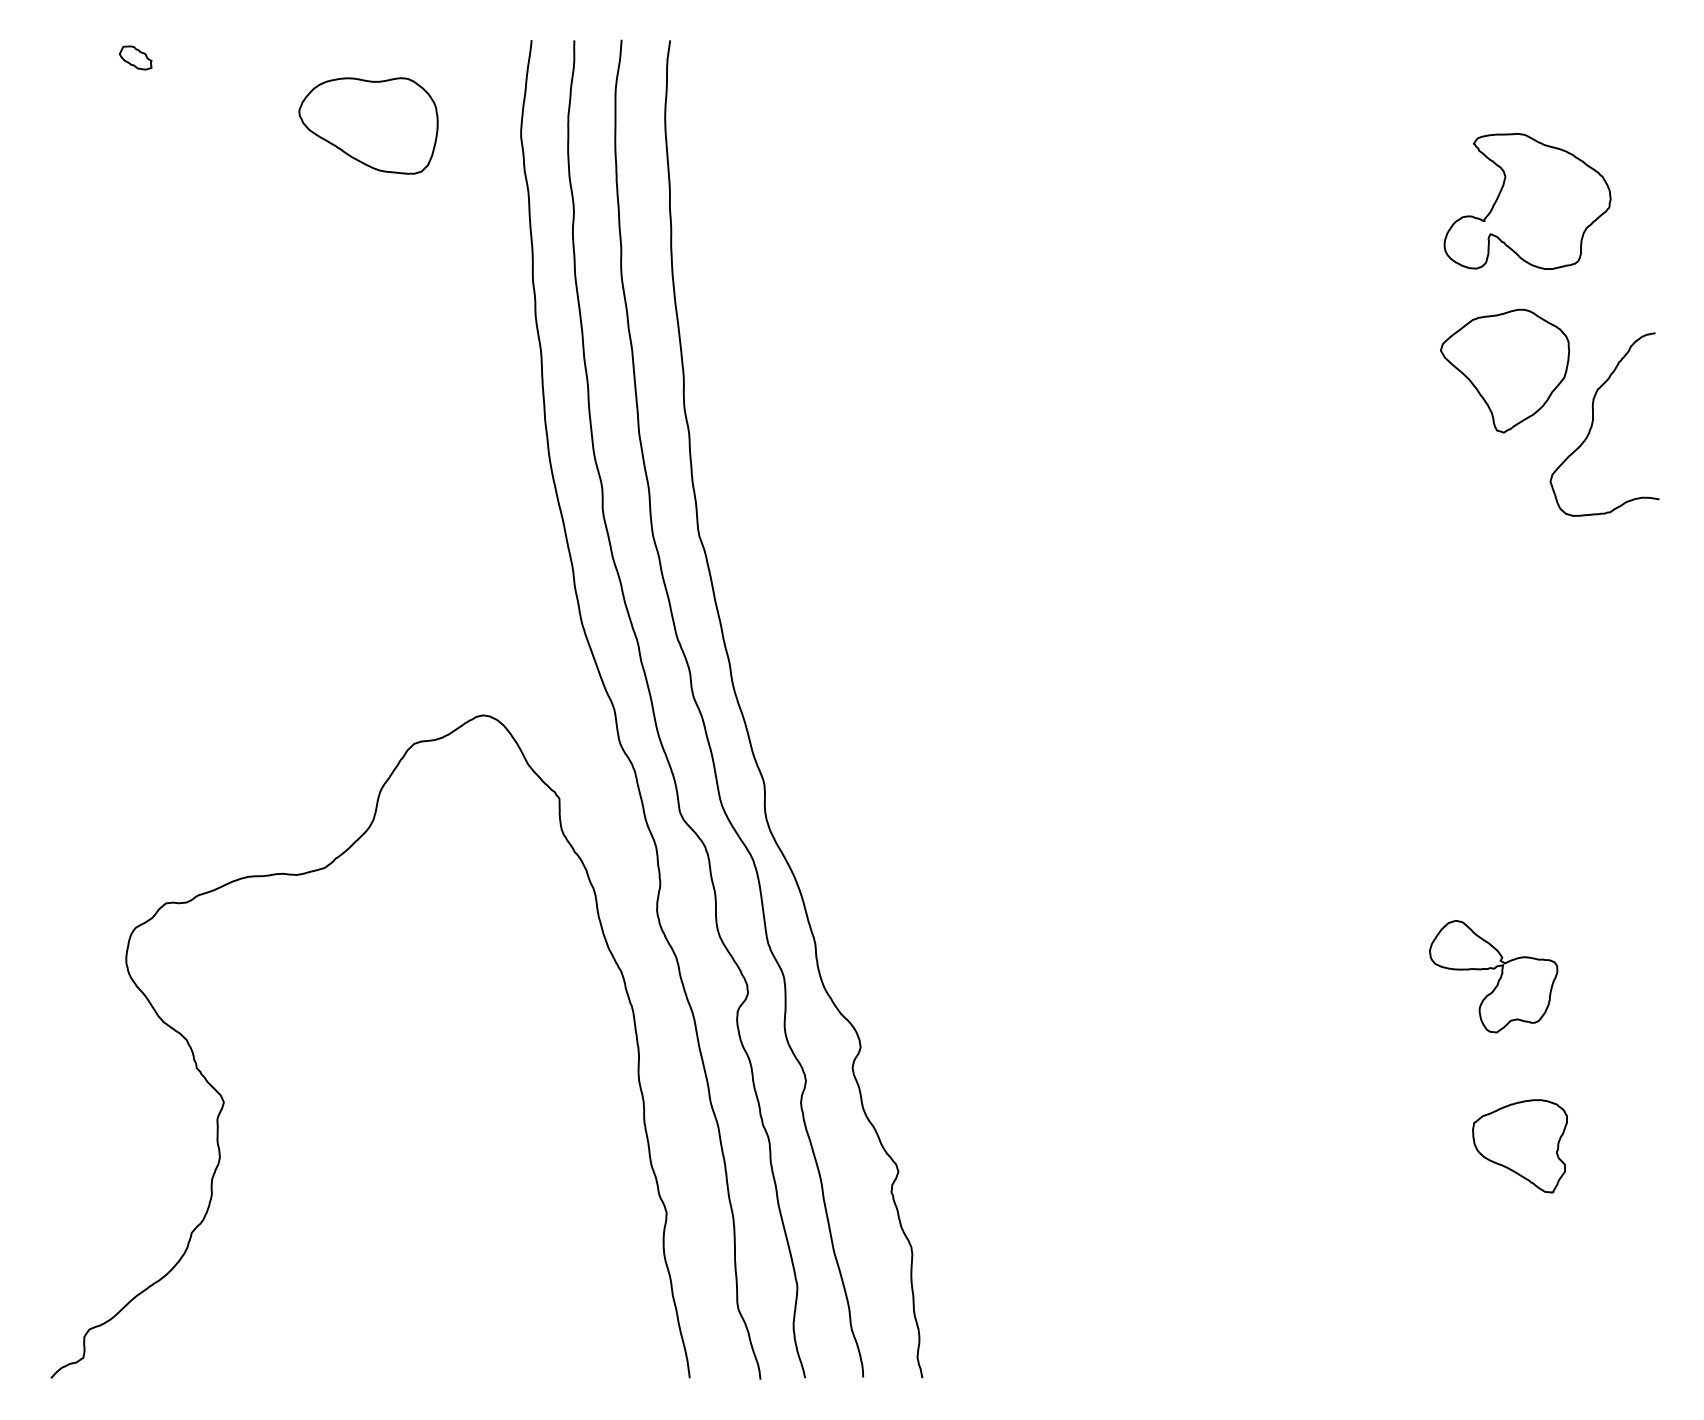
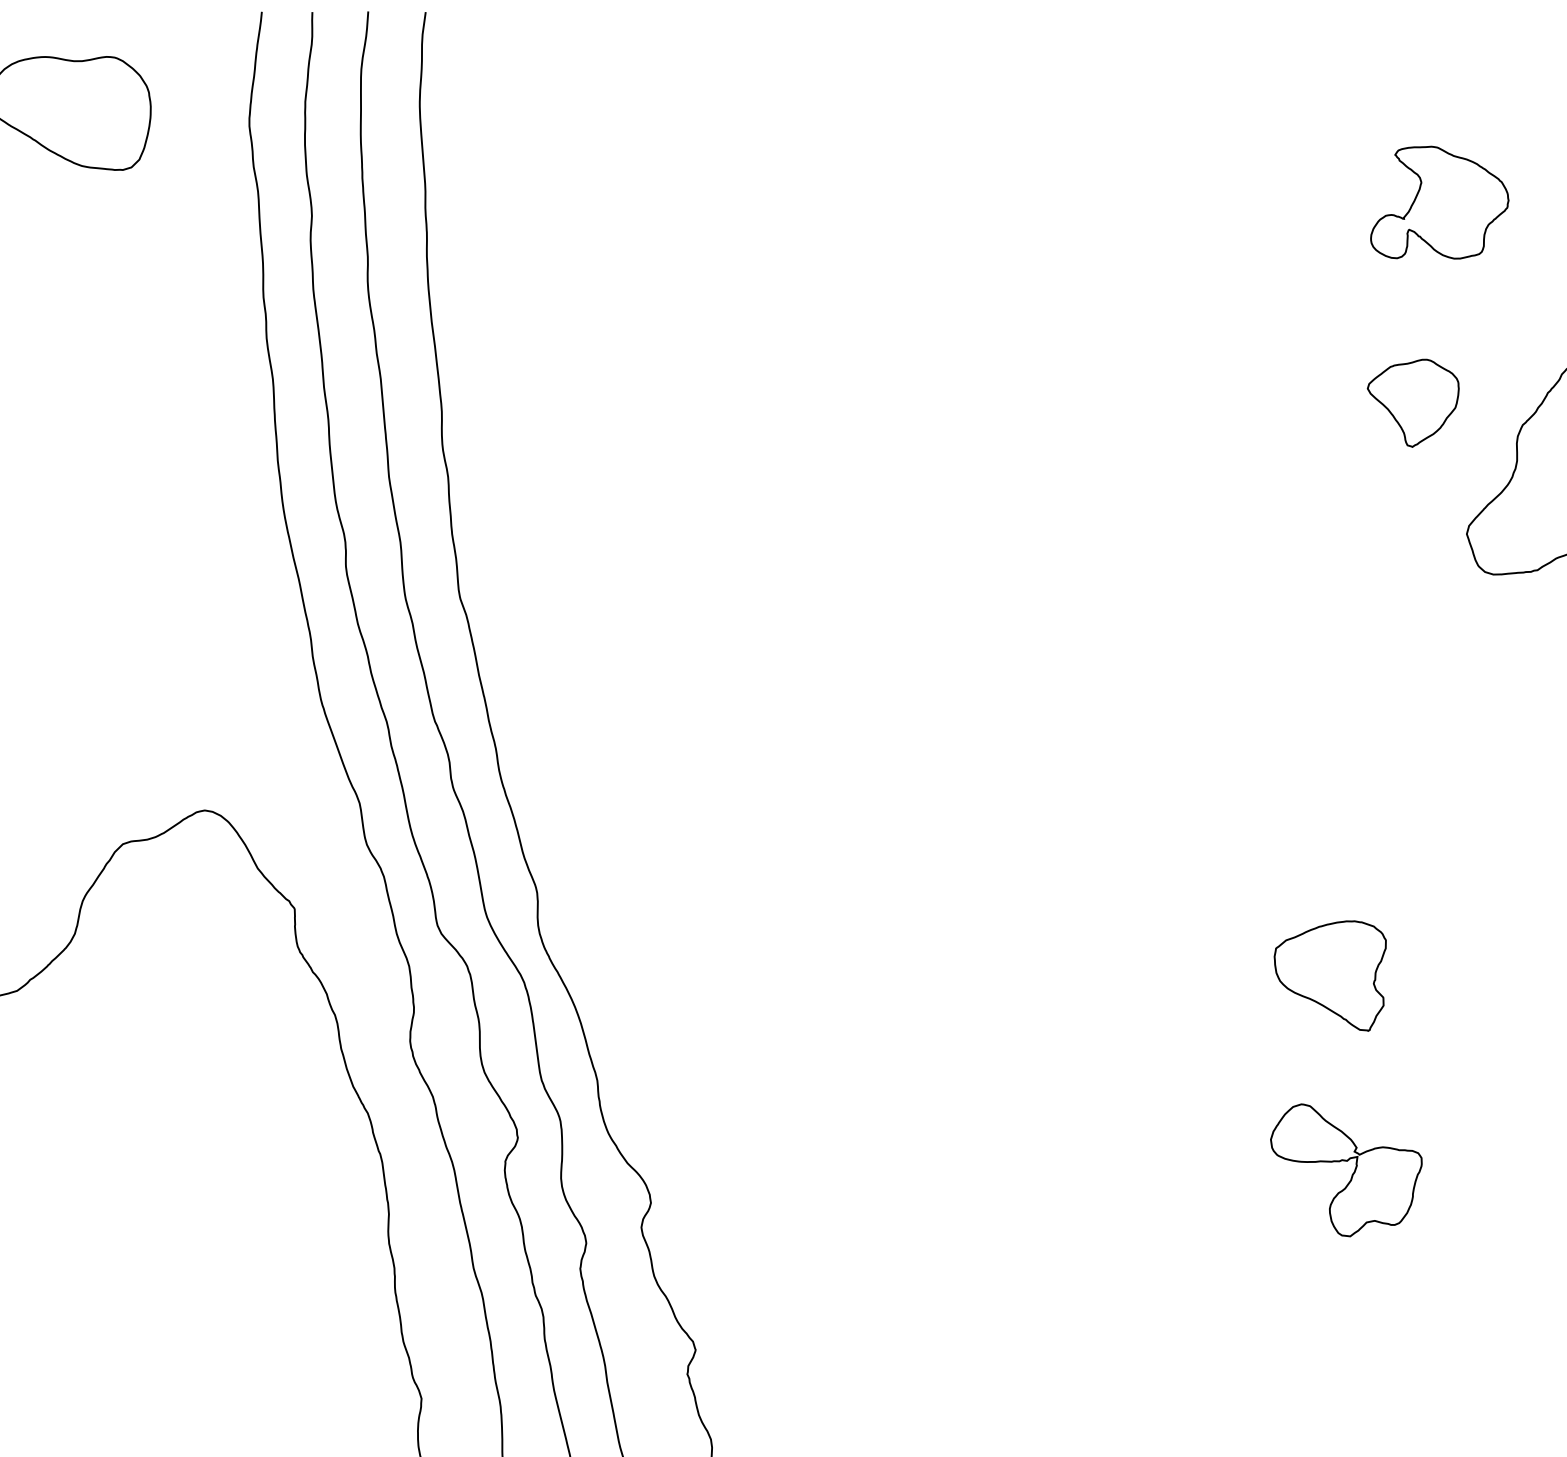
part: (1527, 201) -> (1439, 202), size x0.7
part: (1505, 370) -> (1413, 402), size x0.6
part: (1493, 976) -> (1346, 1170), moved
part: (1519, 1146) -> (1329, 976), moved

